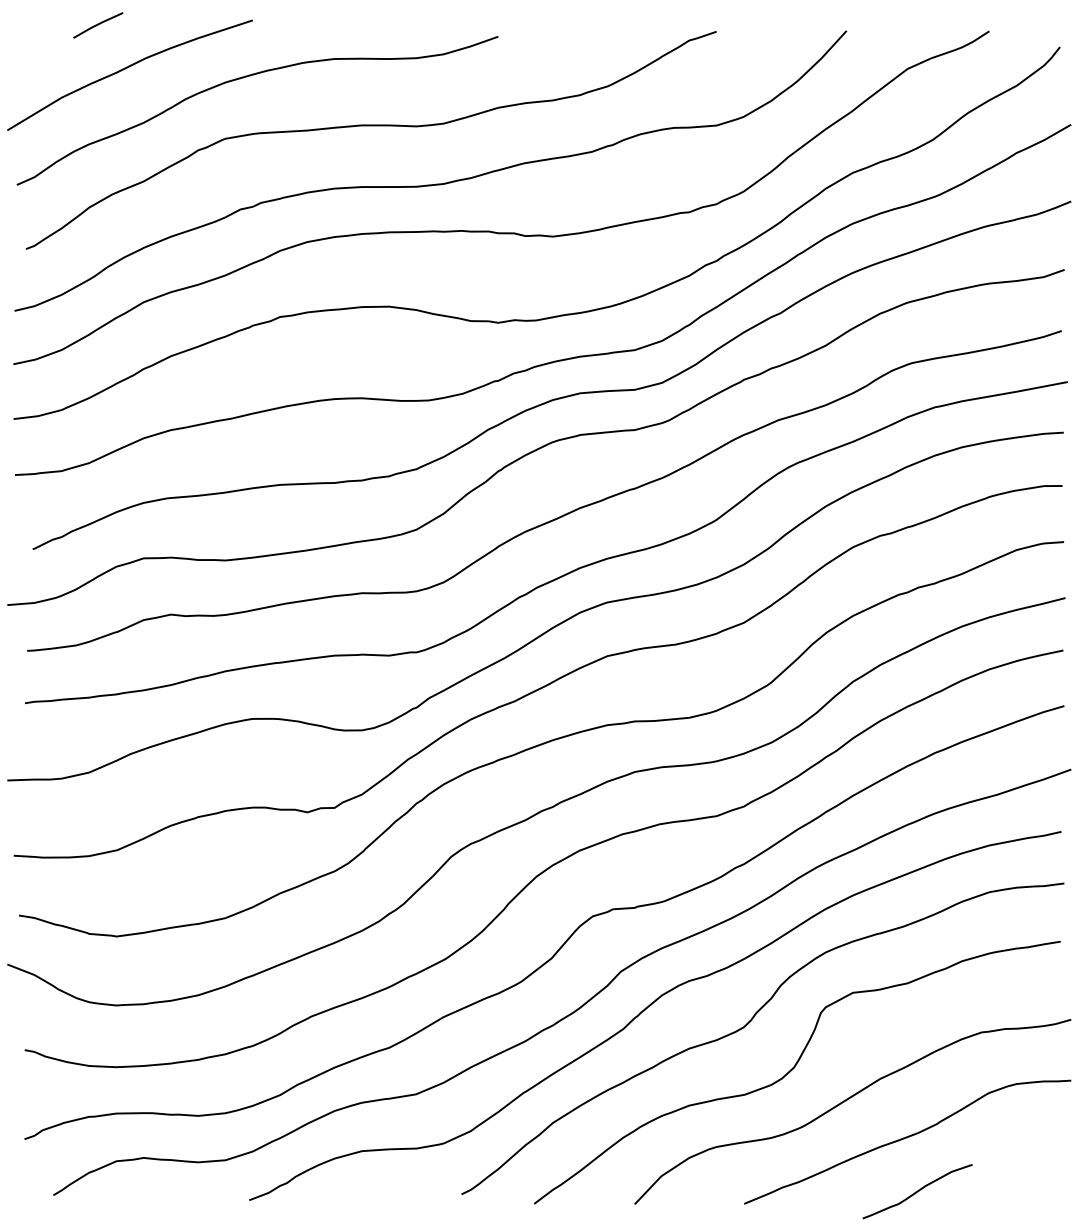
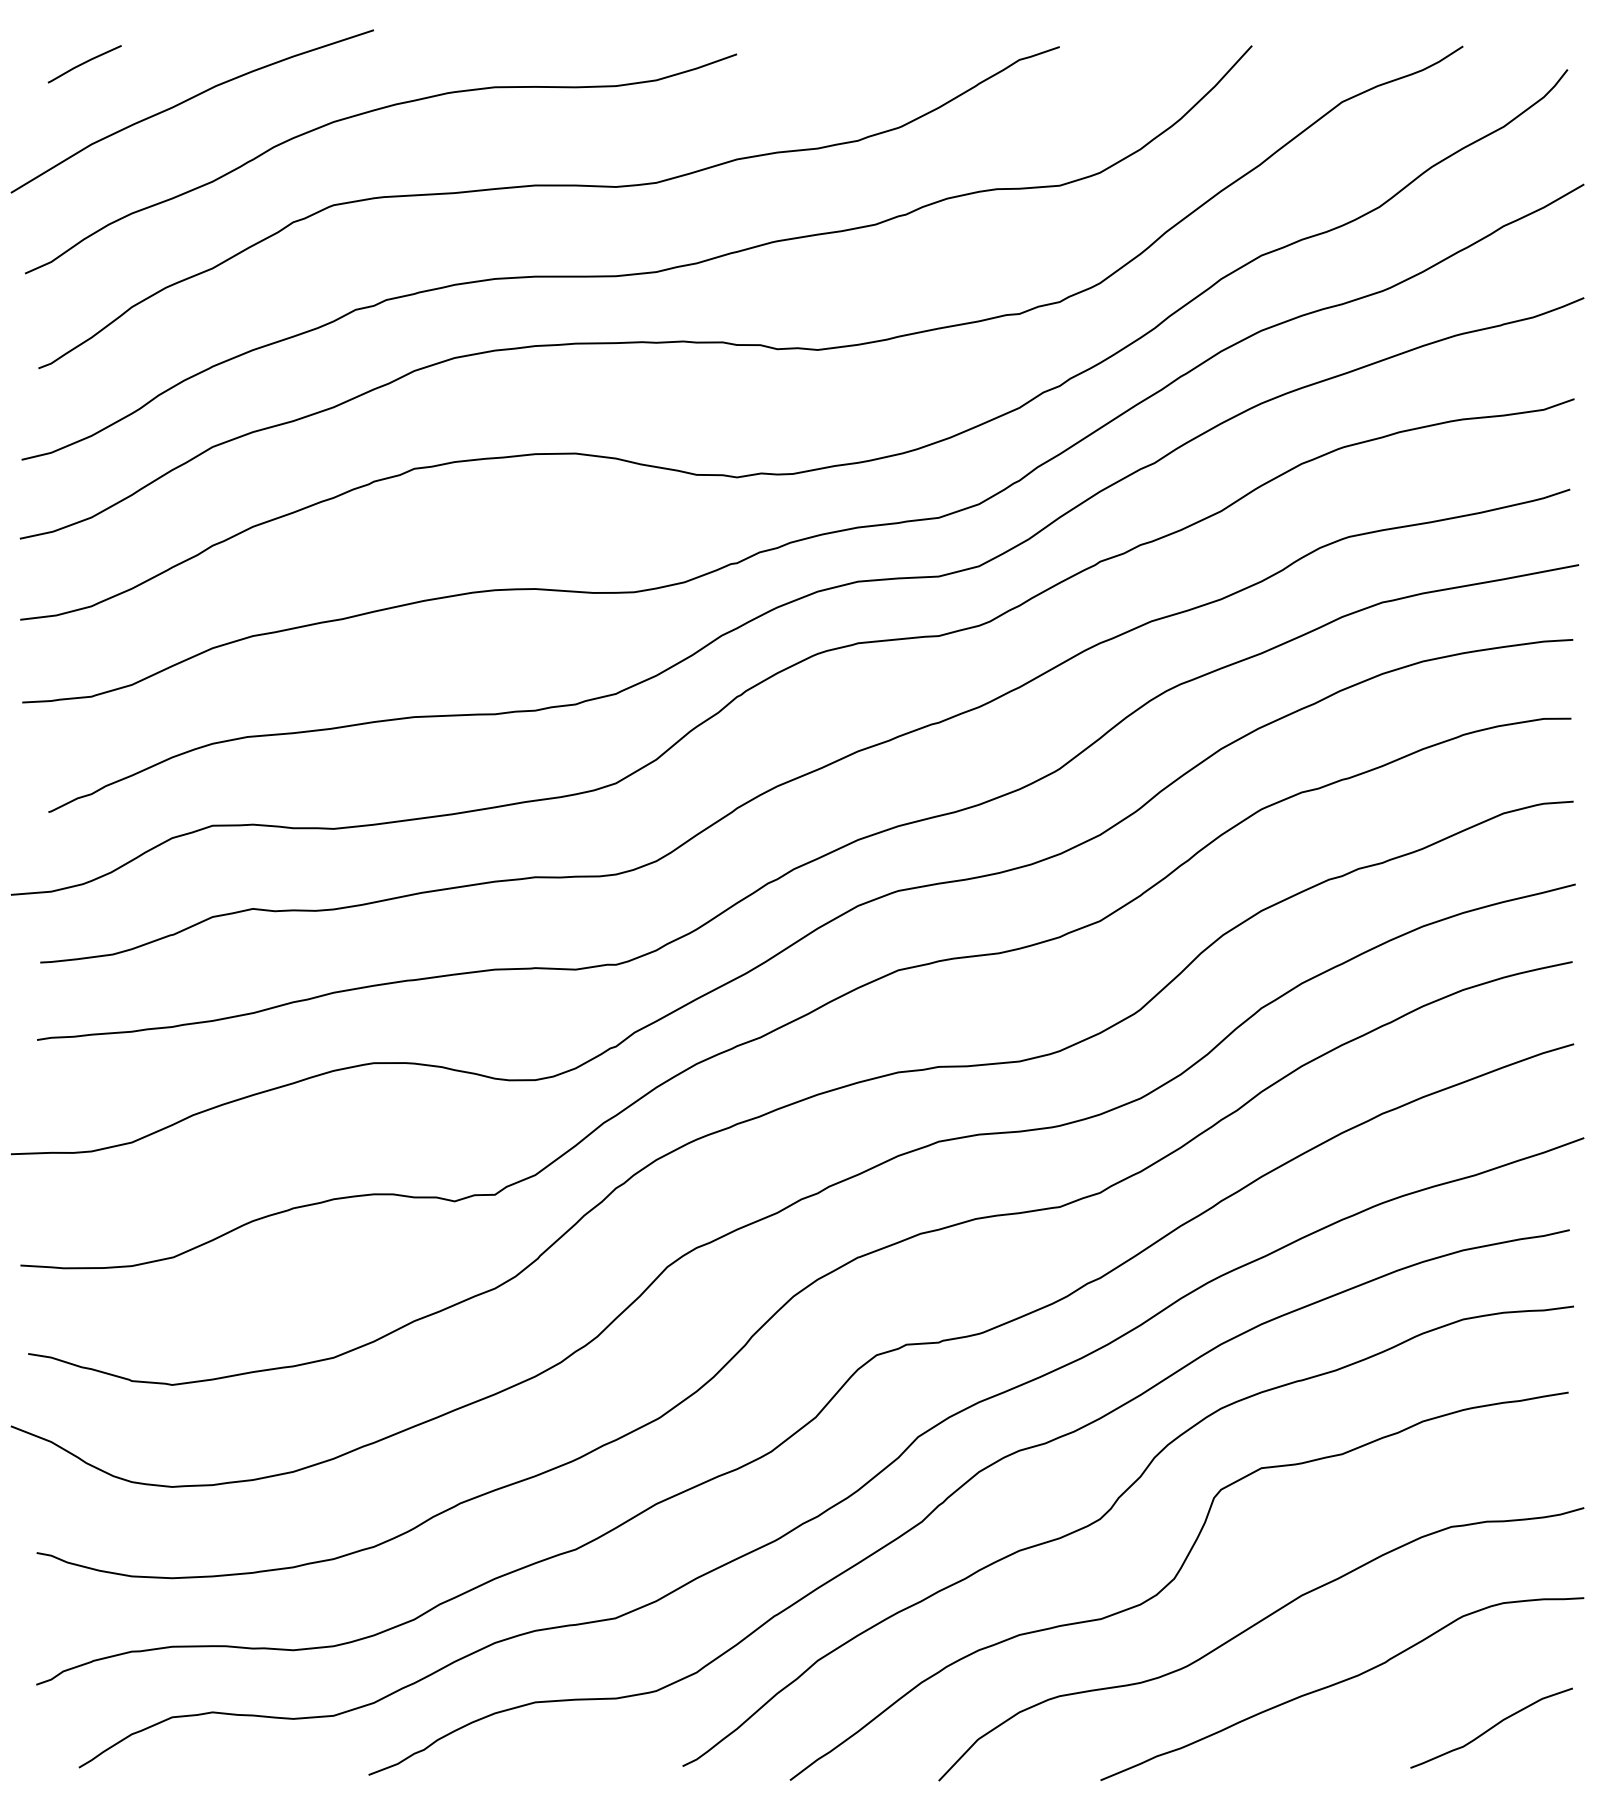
line: (98, 25) -> (85, 64), moved
curve: (917, 1191) -> (1491, 1728), moved

